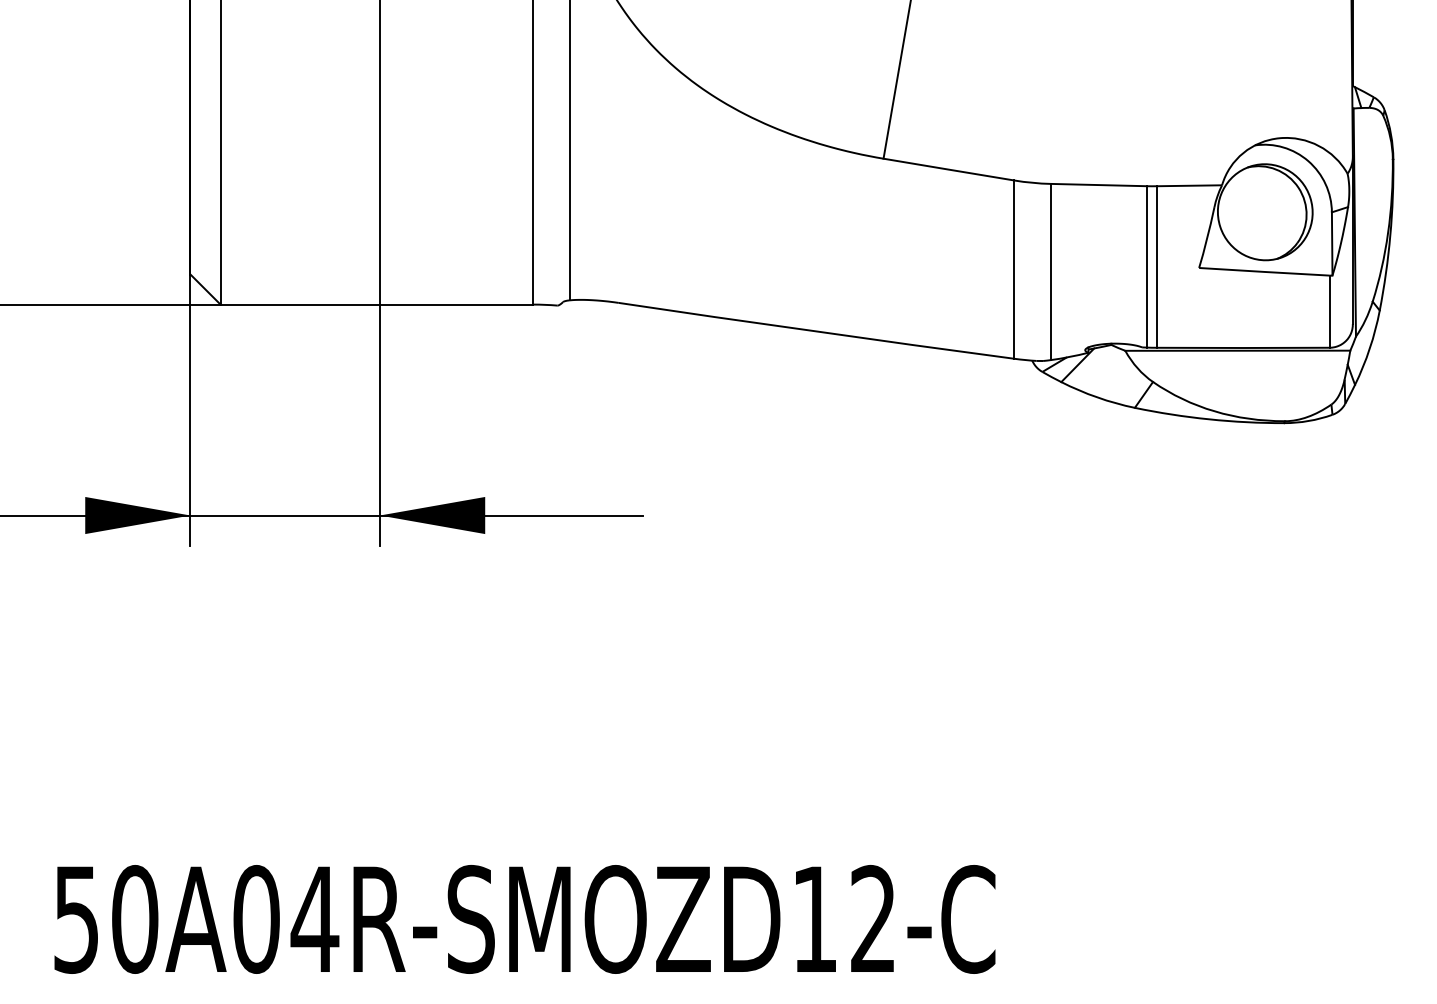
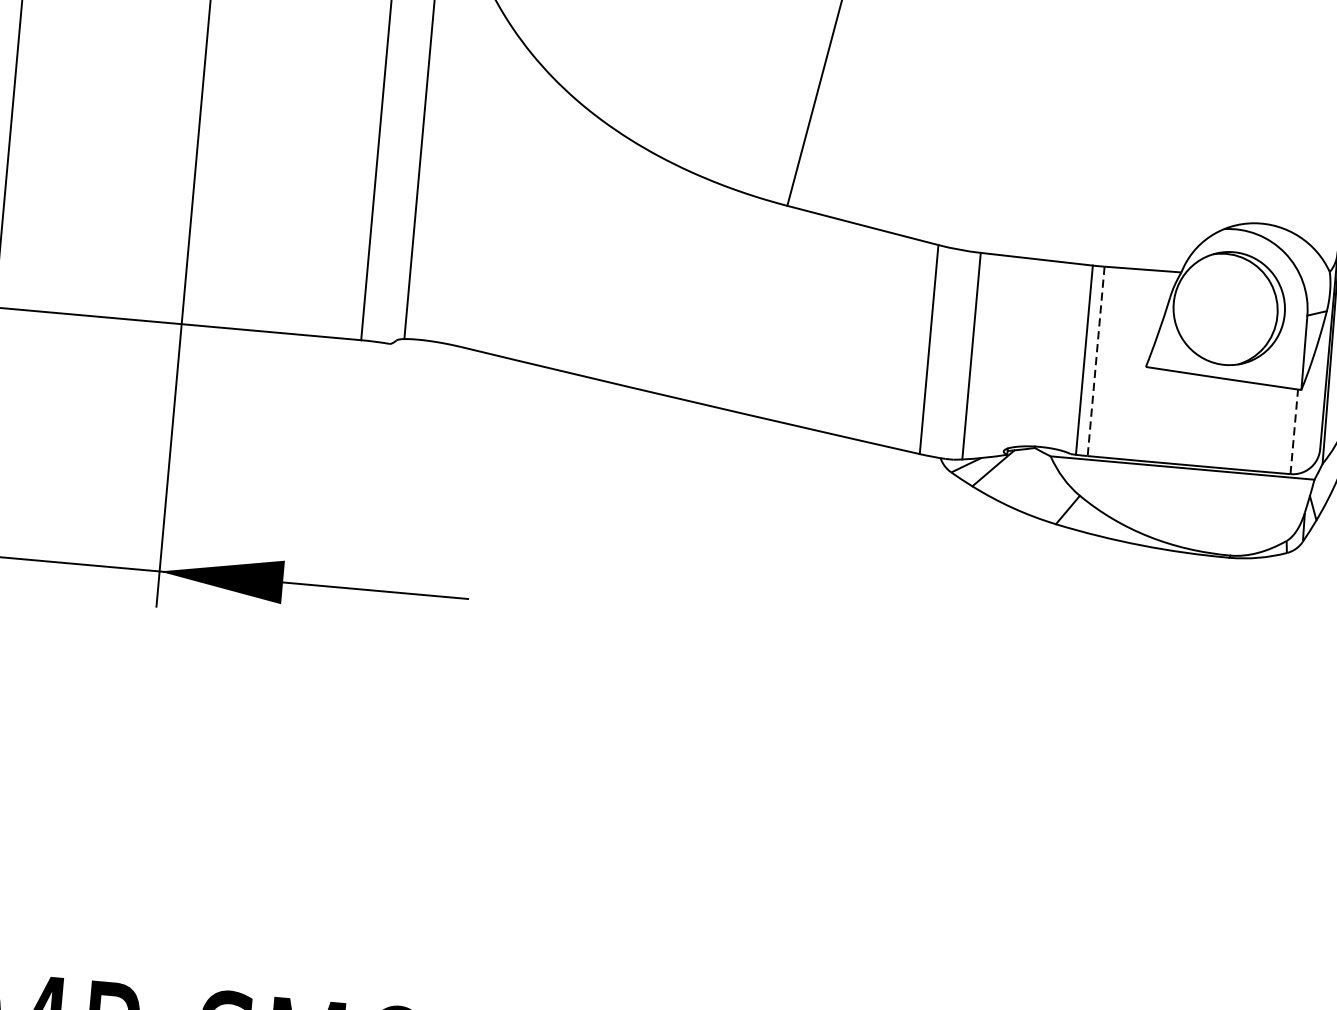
line: (1156, 267) -> (1095, 361), solid -> dashed
line: (1329, 311) -> (1294, 431), solid -> dashed

